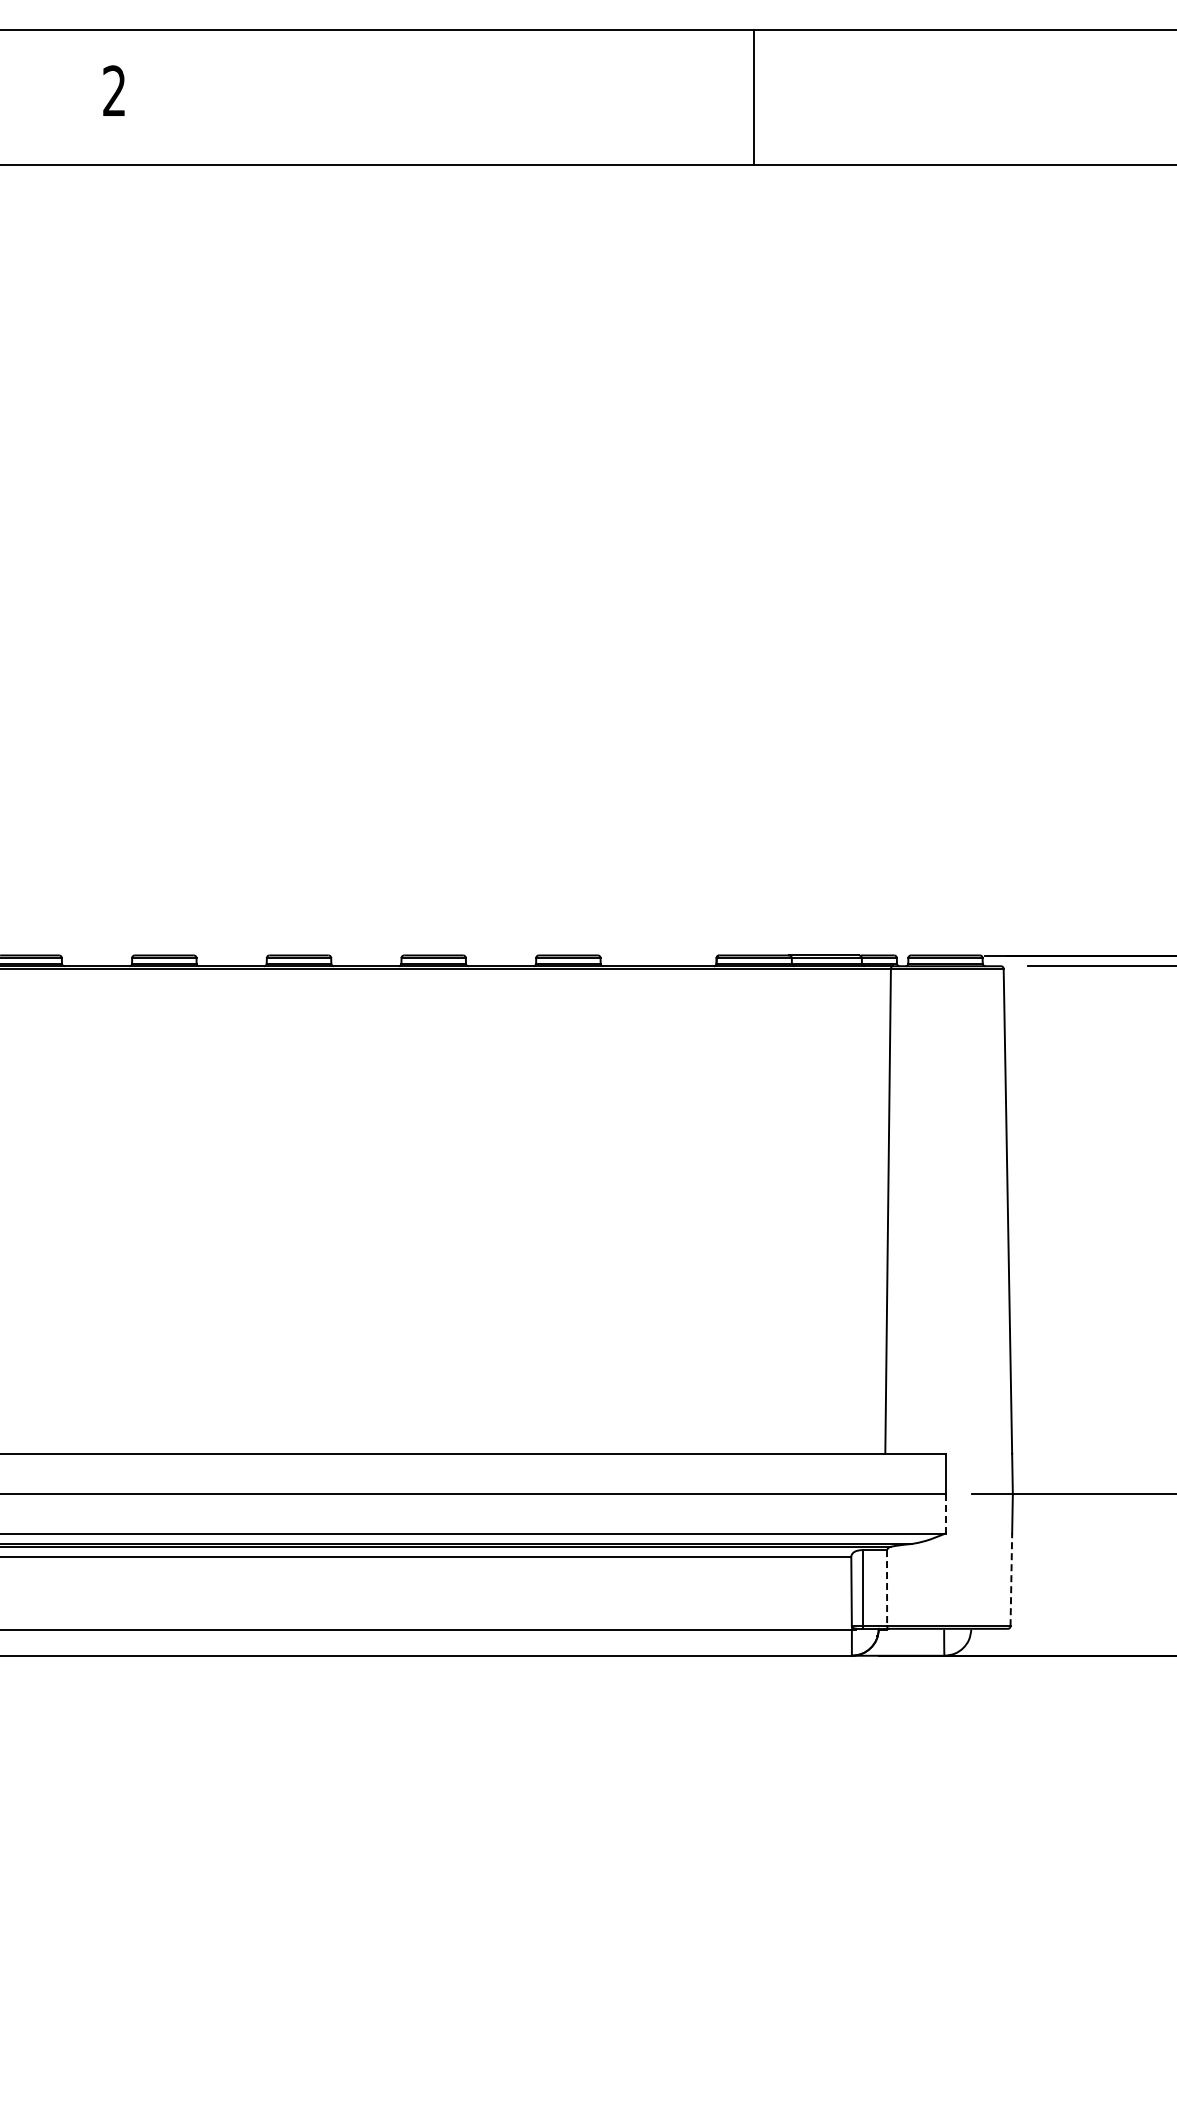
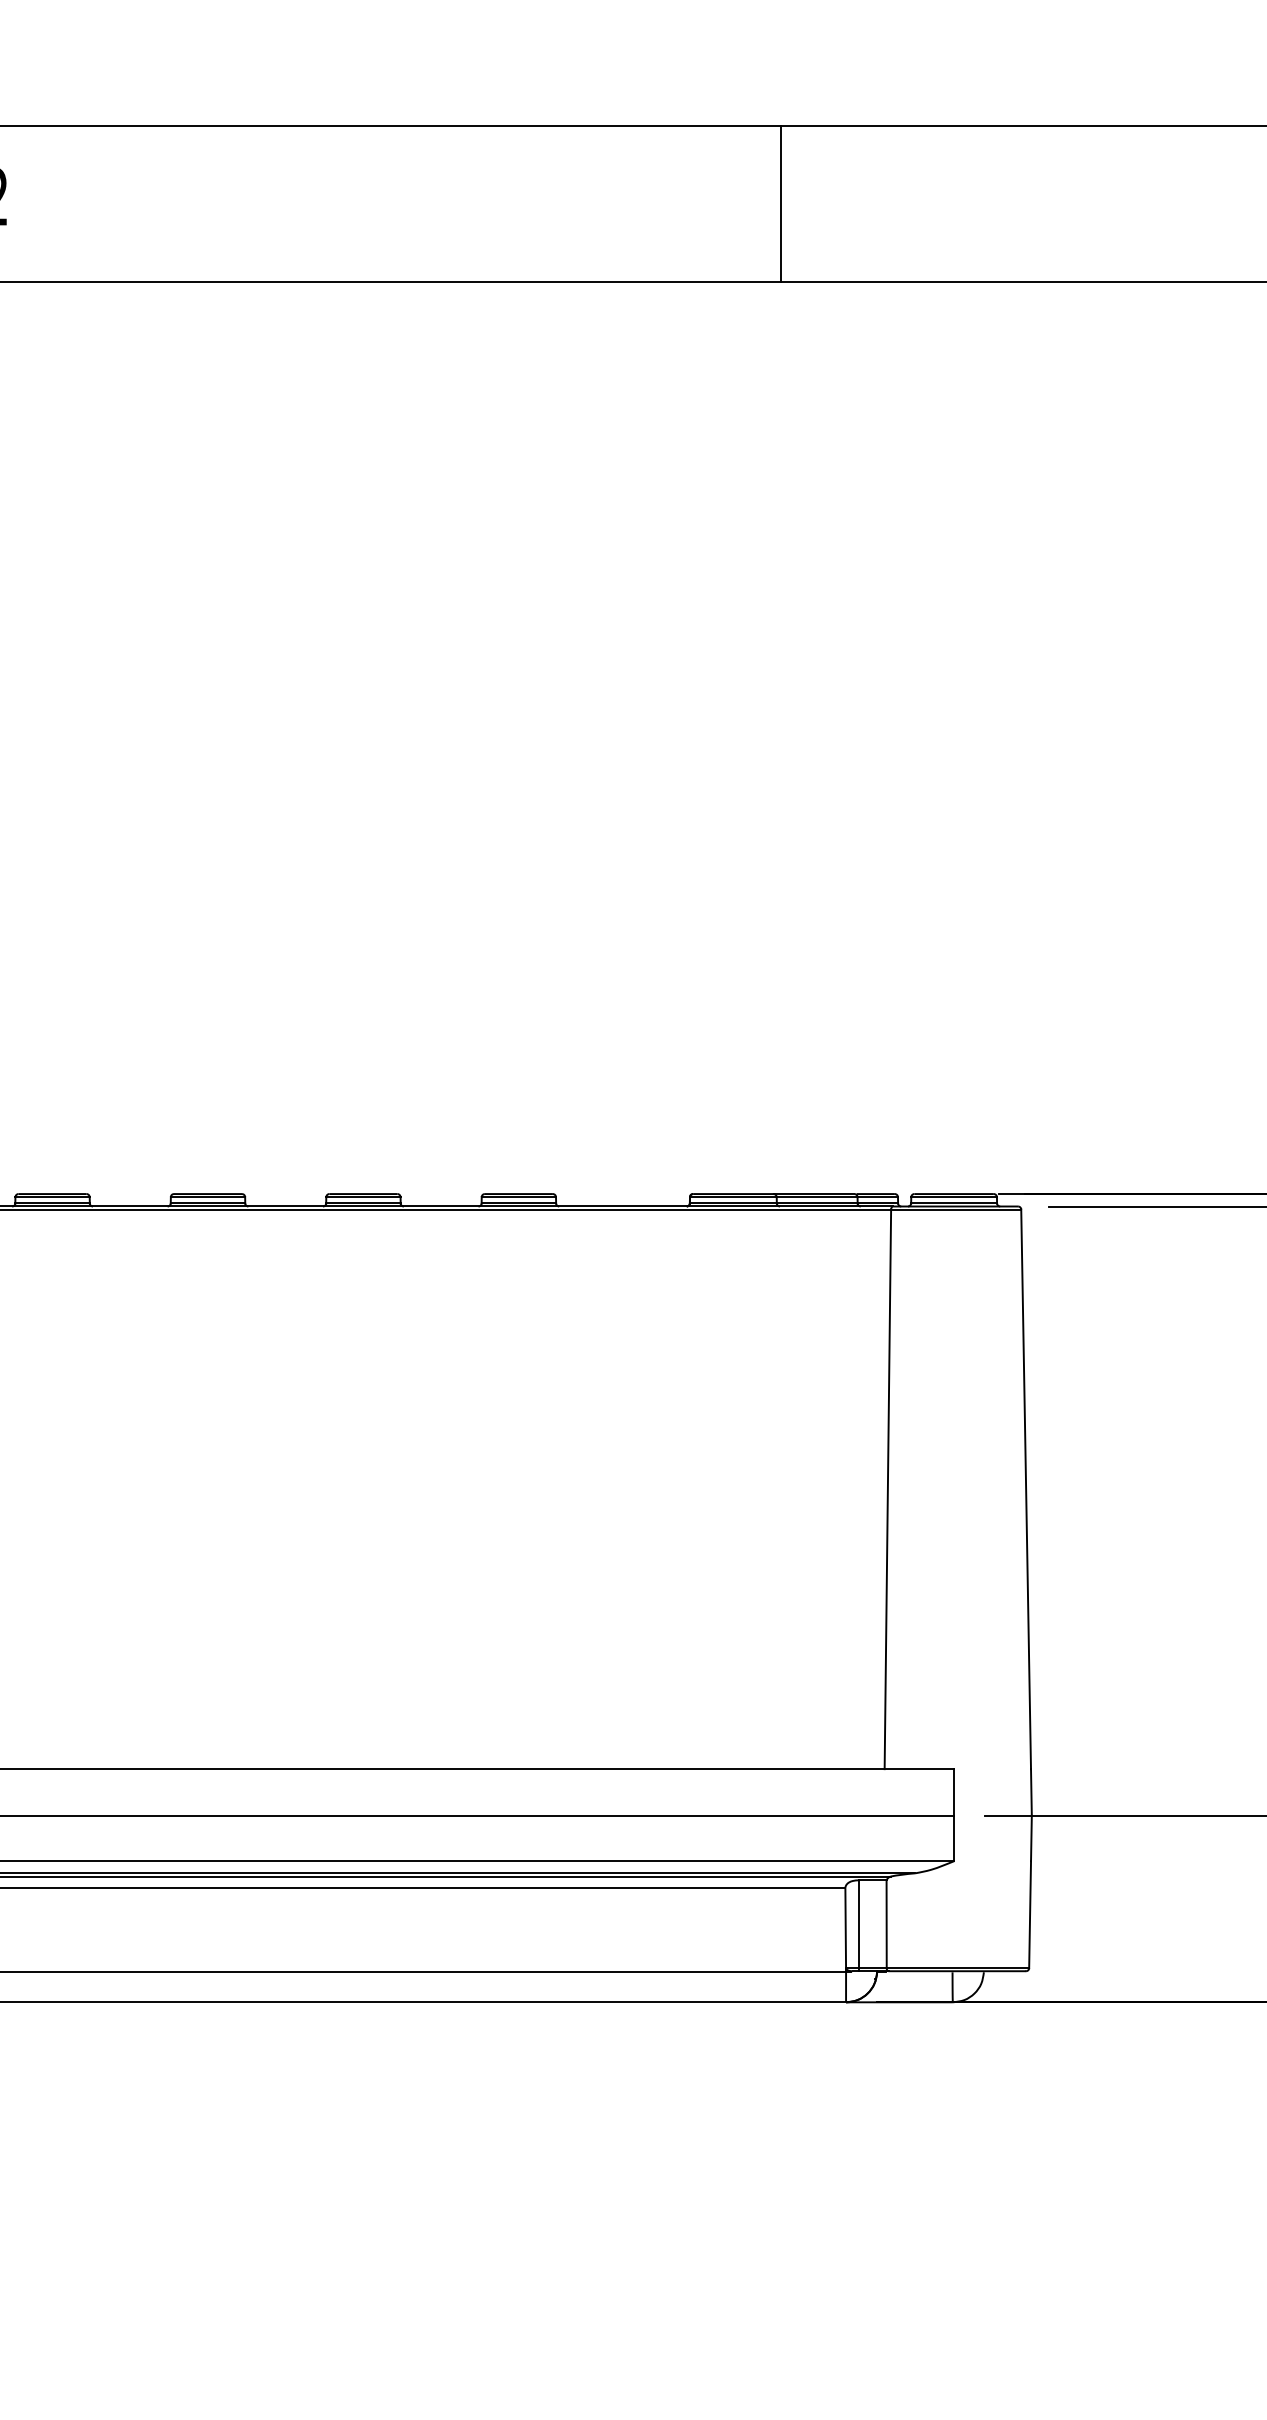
line: (753, 97) -> (780, 203), moved
line: (945, 1513) -> (954, 1838), dashed -> solid
line: (1011, 1579) -> (1030, 1914), dashed -> solid
line: (887, 1588) -> (887, 1924), dashed -> solid

